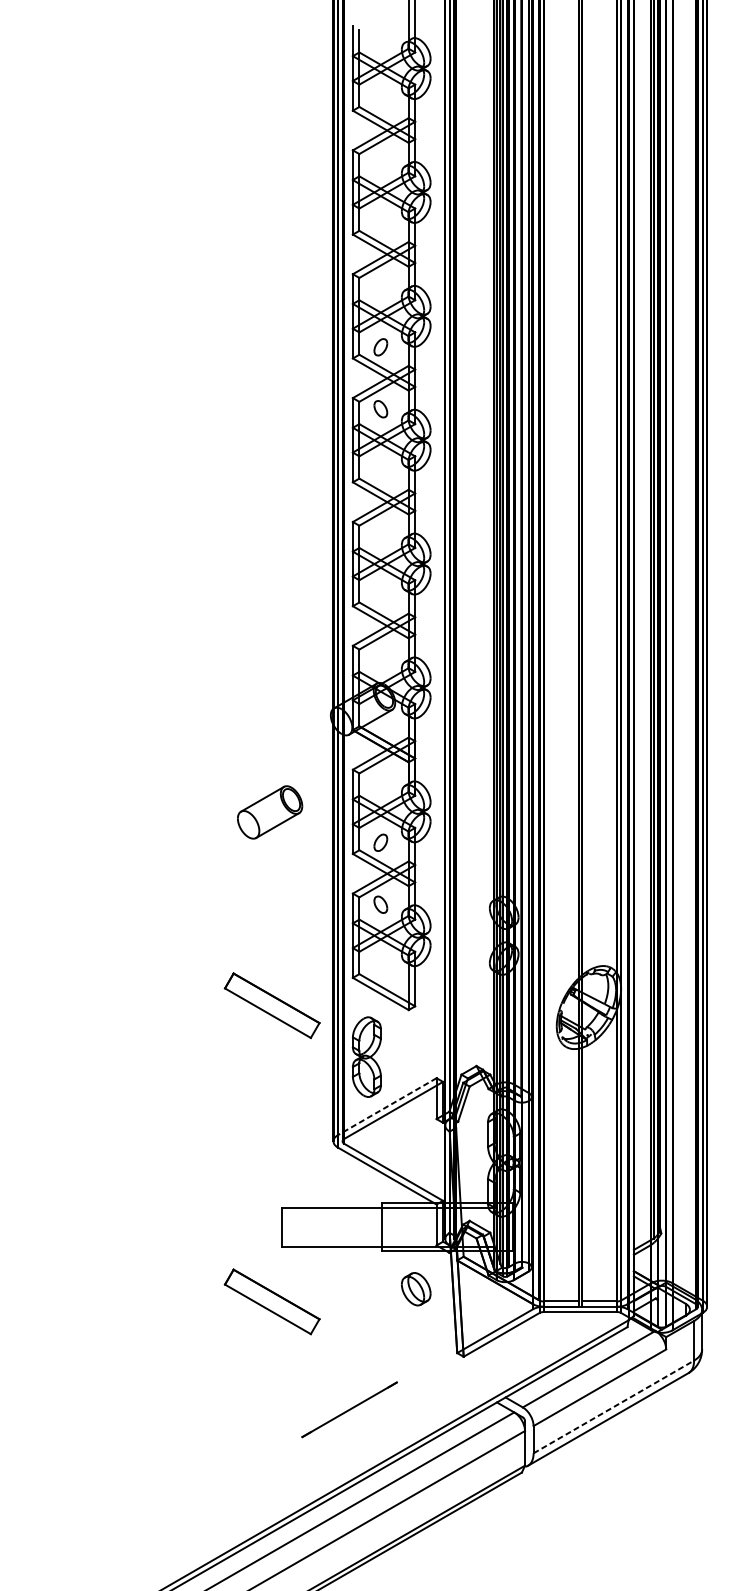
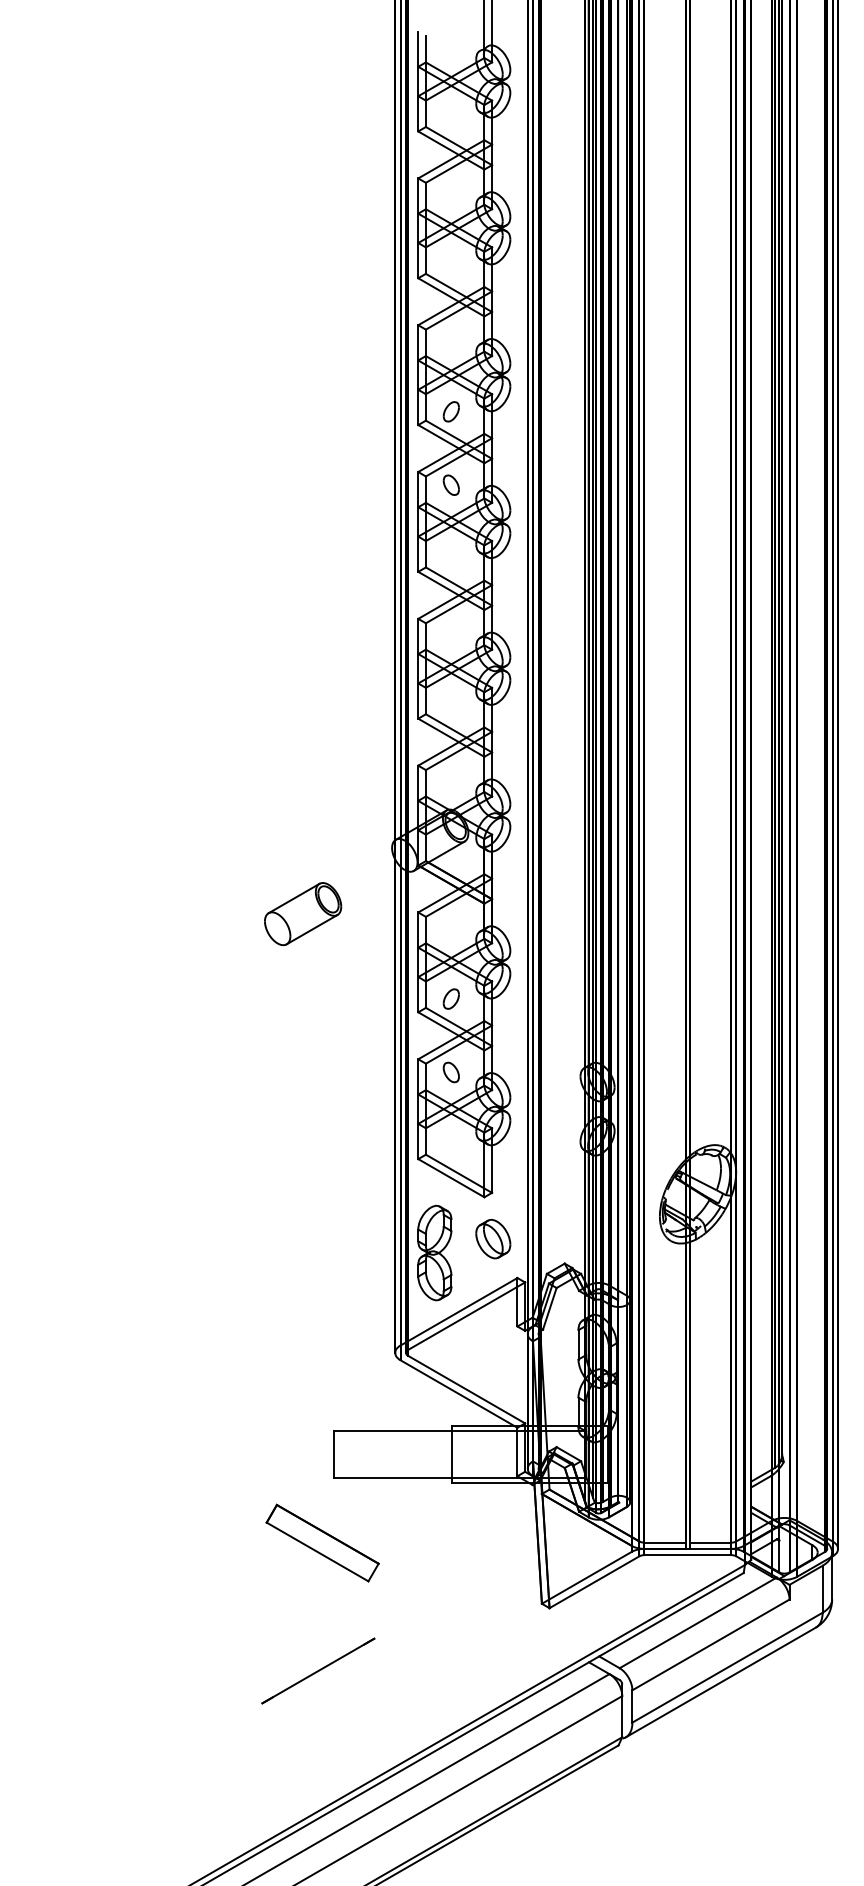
part: (270, 812) -> (303, 914), moved
part: (272, 1005) -> (322, 1191), removed
line: (386, 1106) -> (458, 1311), dashed -> solid
part: (416, 1288) -> (493, 1238), moved
line: (613, 1406) -> (727, 1667), dashed -> solid
line: (349, 1409) -> (318, 1670), moved

